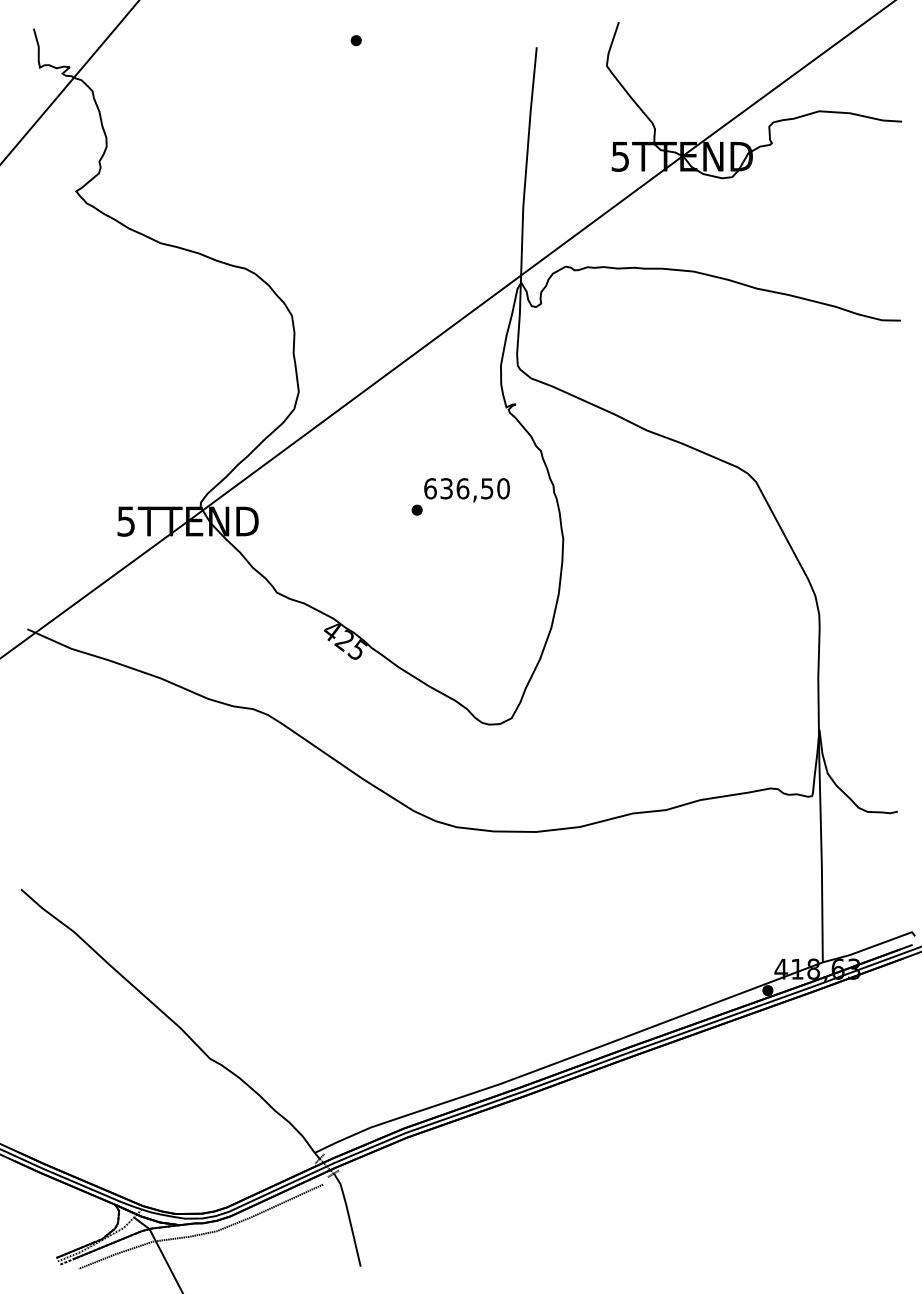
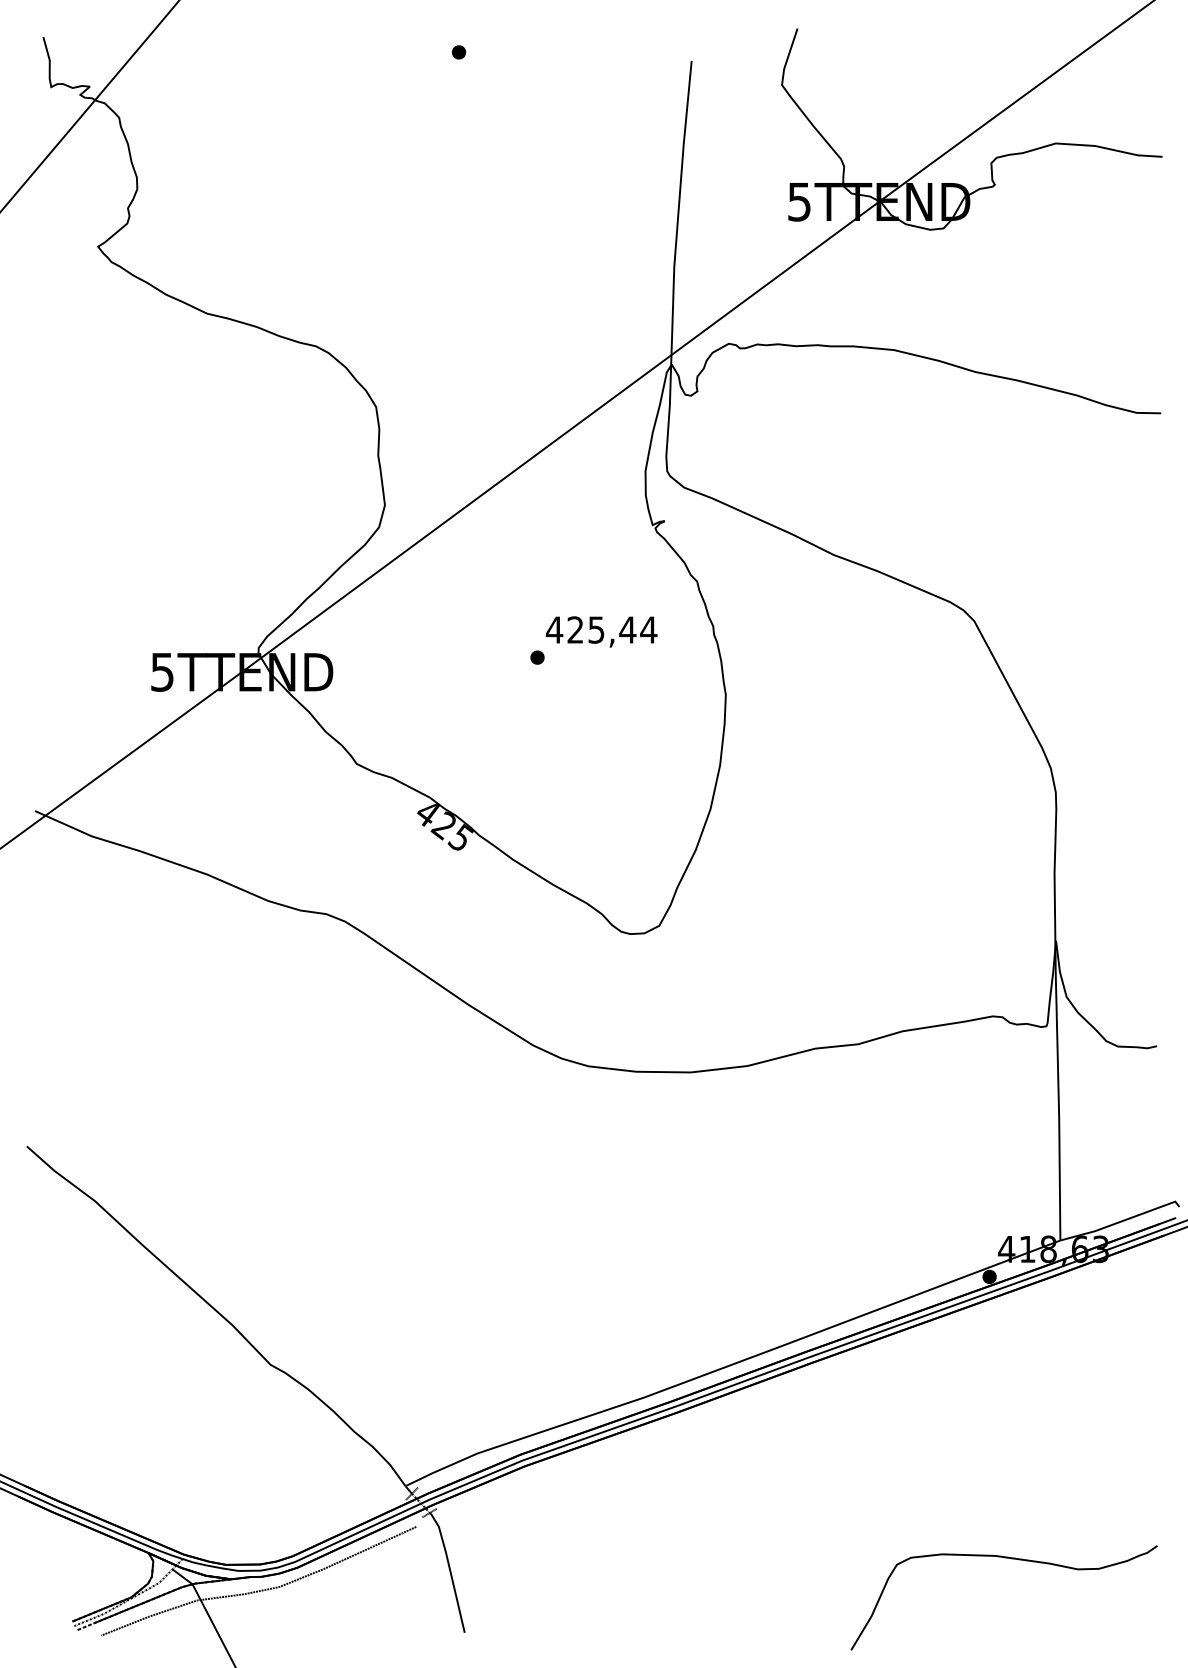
text: (466, 488) -> (601, 629), 636,50 -> 425,44
curve: (780, 1209) -> (1005, 1559), added

